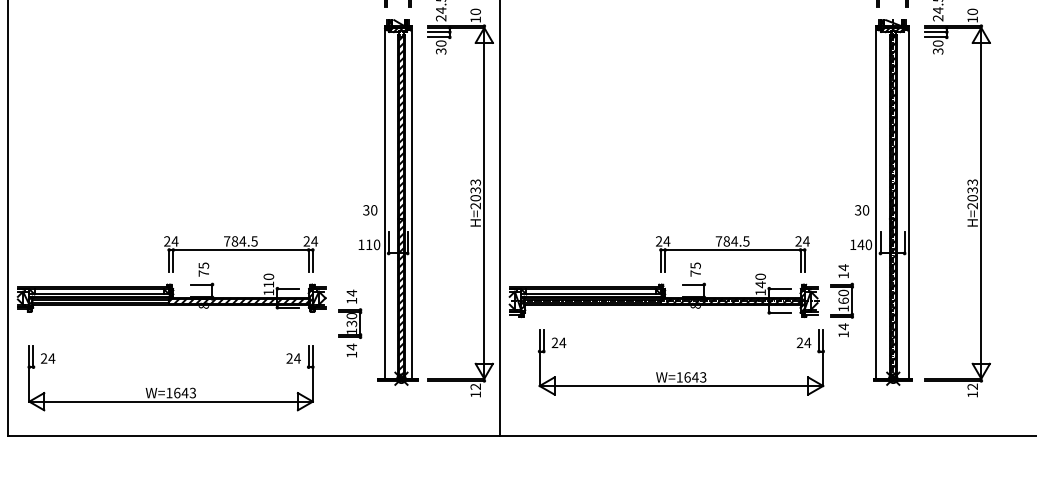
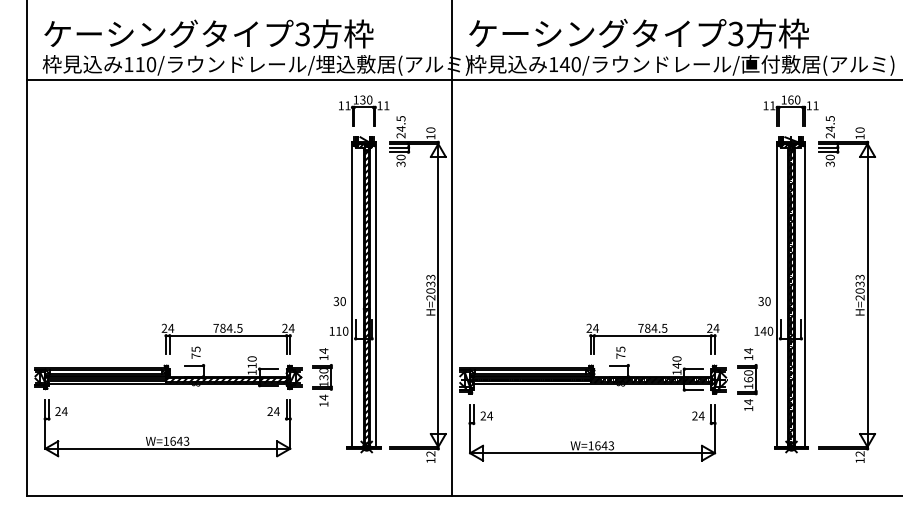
part: (350, 323) -> (322, 377), moved
part: (680, 372) -> (591, 441), moved
part: (170, 388) -> (167, 437), moved

